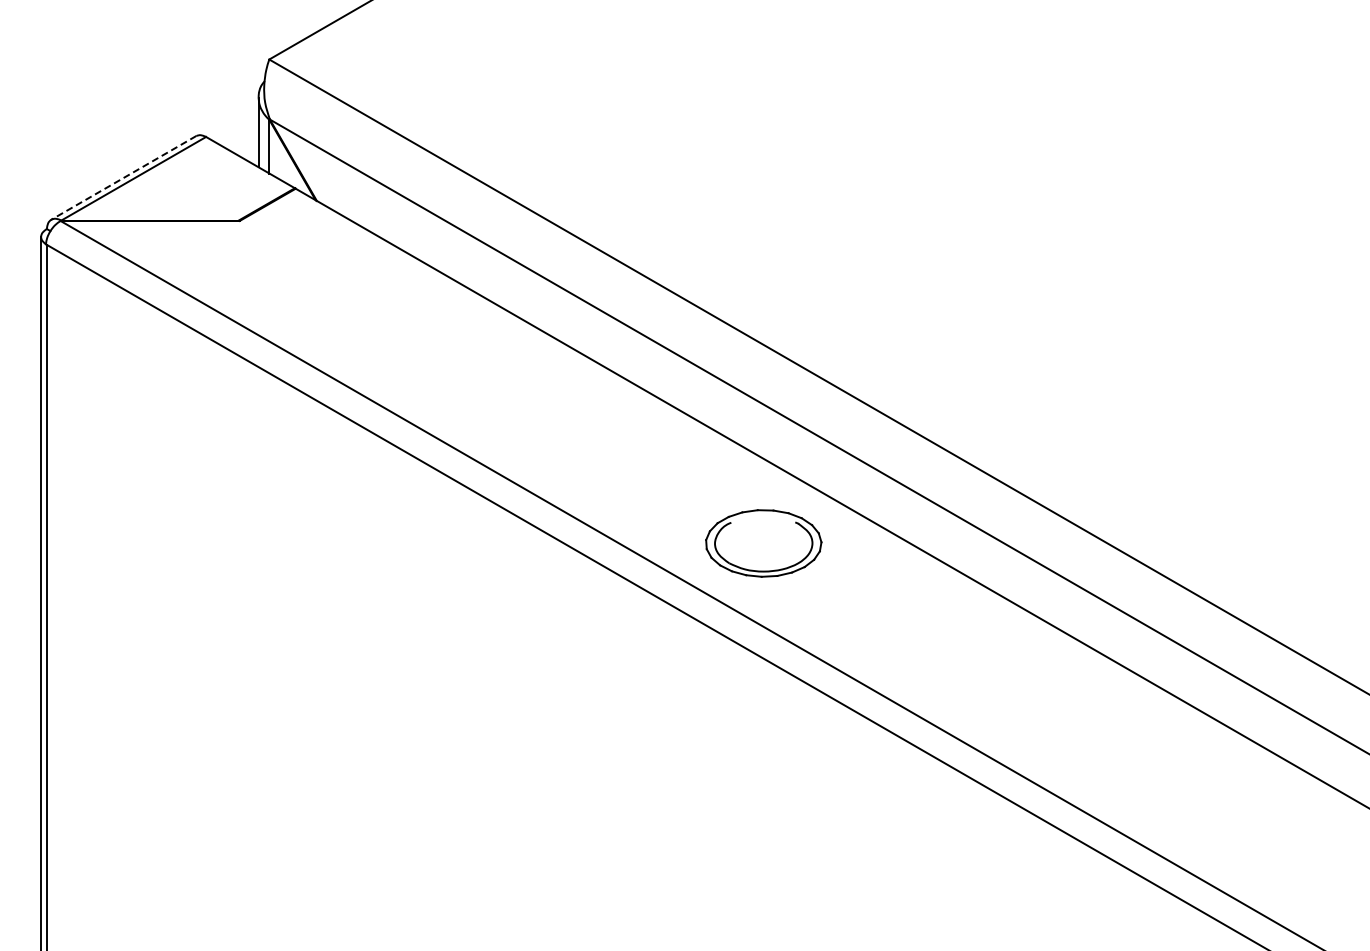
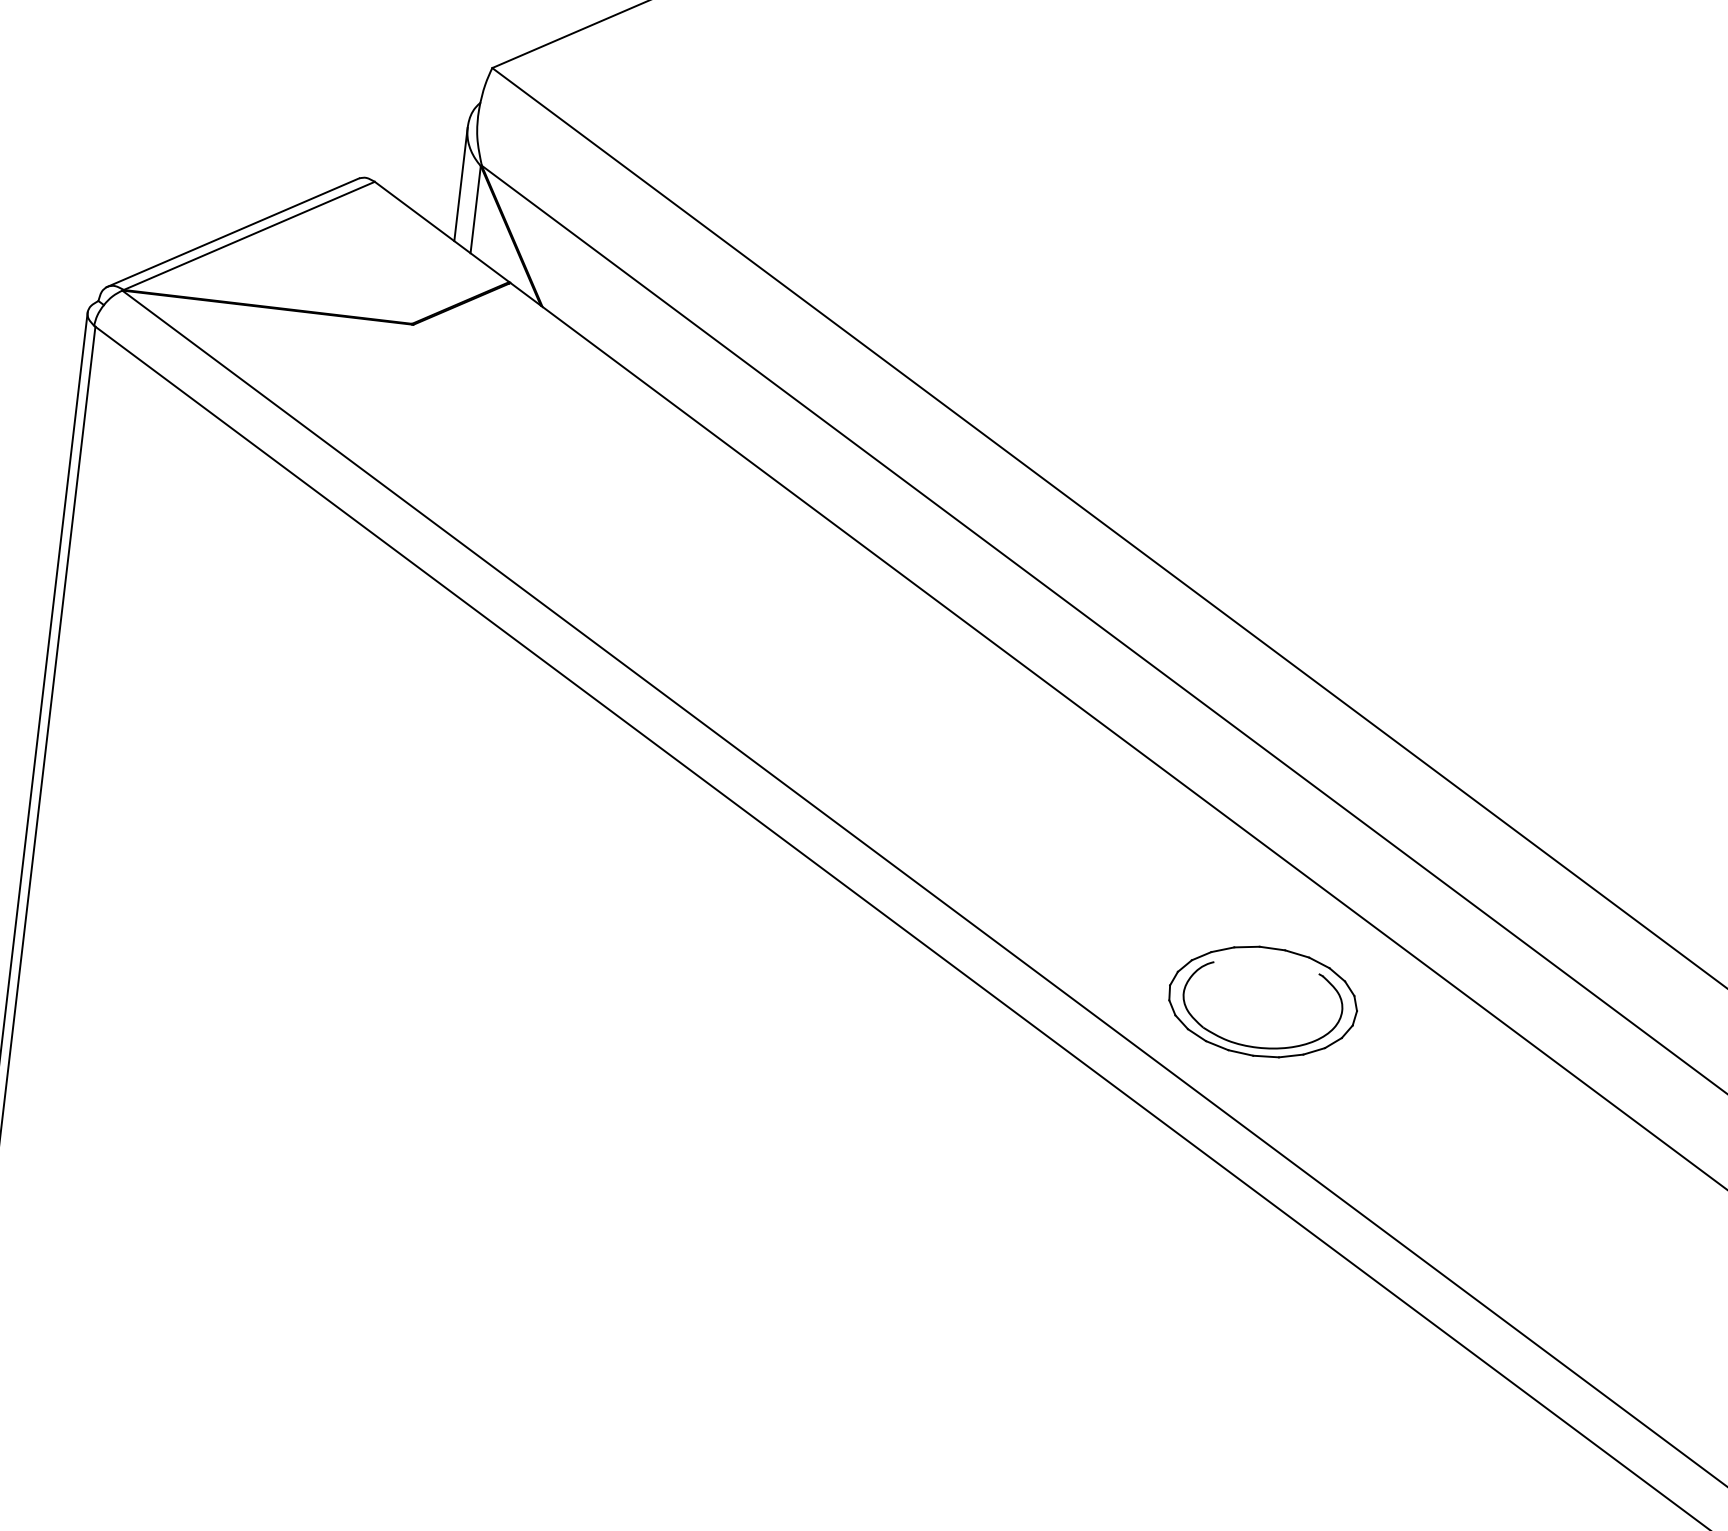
line: (123, 178) -> (232, 233), dashed -> solid
part: (763, 543) -> (1262, 1001), moved

